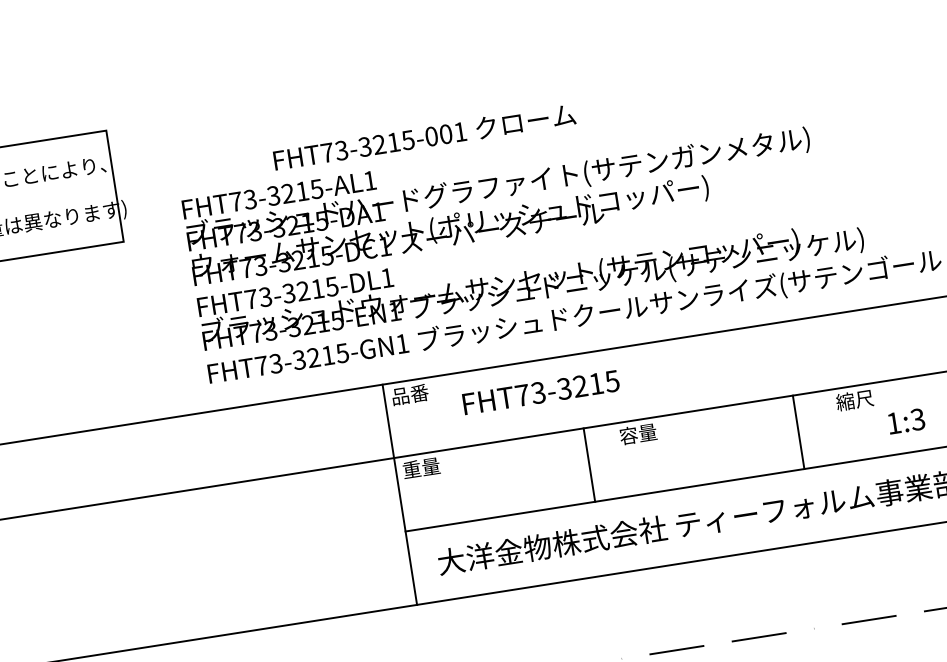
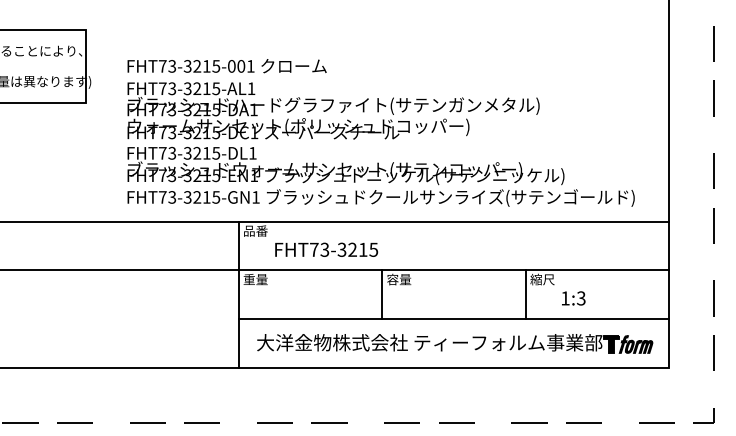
text: (423, 137) -> (226, 66), moved
text: (540, 392) -> (326, 249), moved
line: (797, 432) -> (525, 294), moved
line: (589, 464) -> (382, 294), moved

